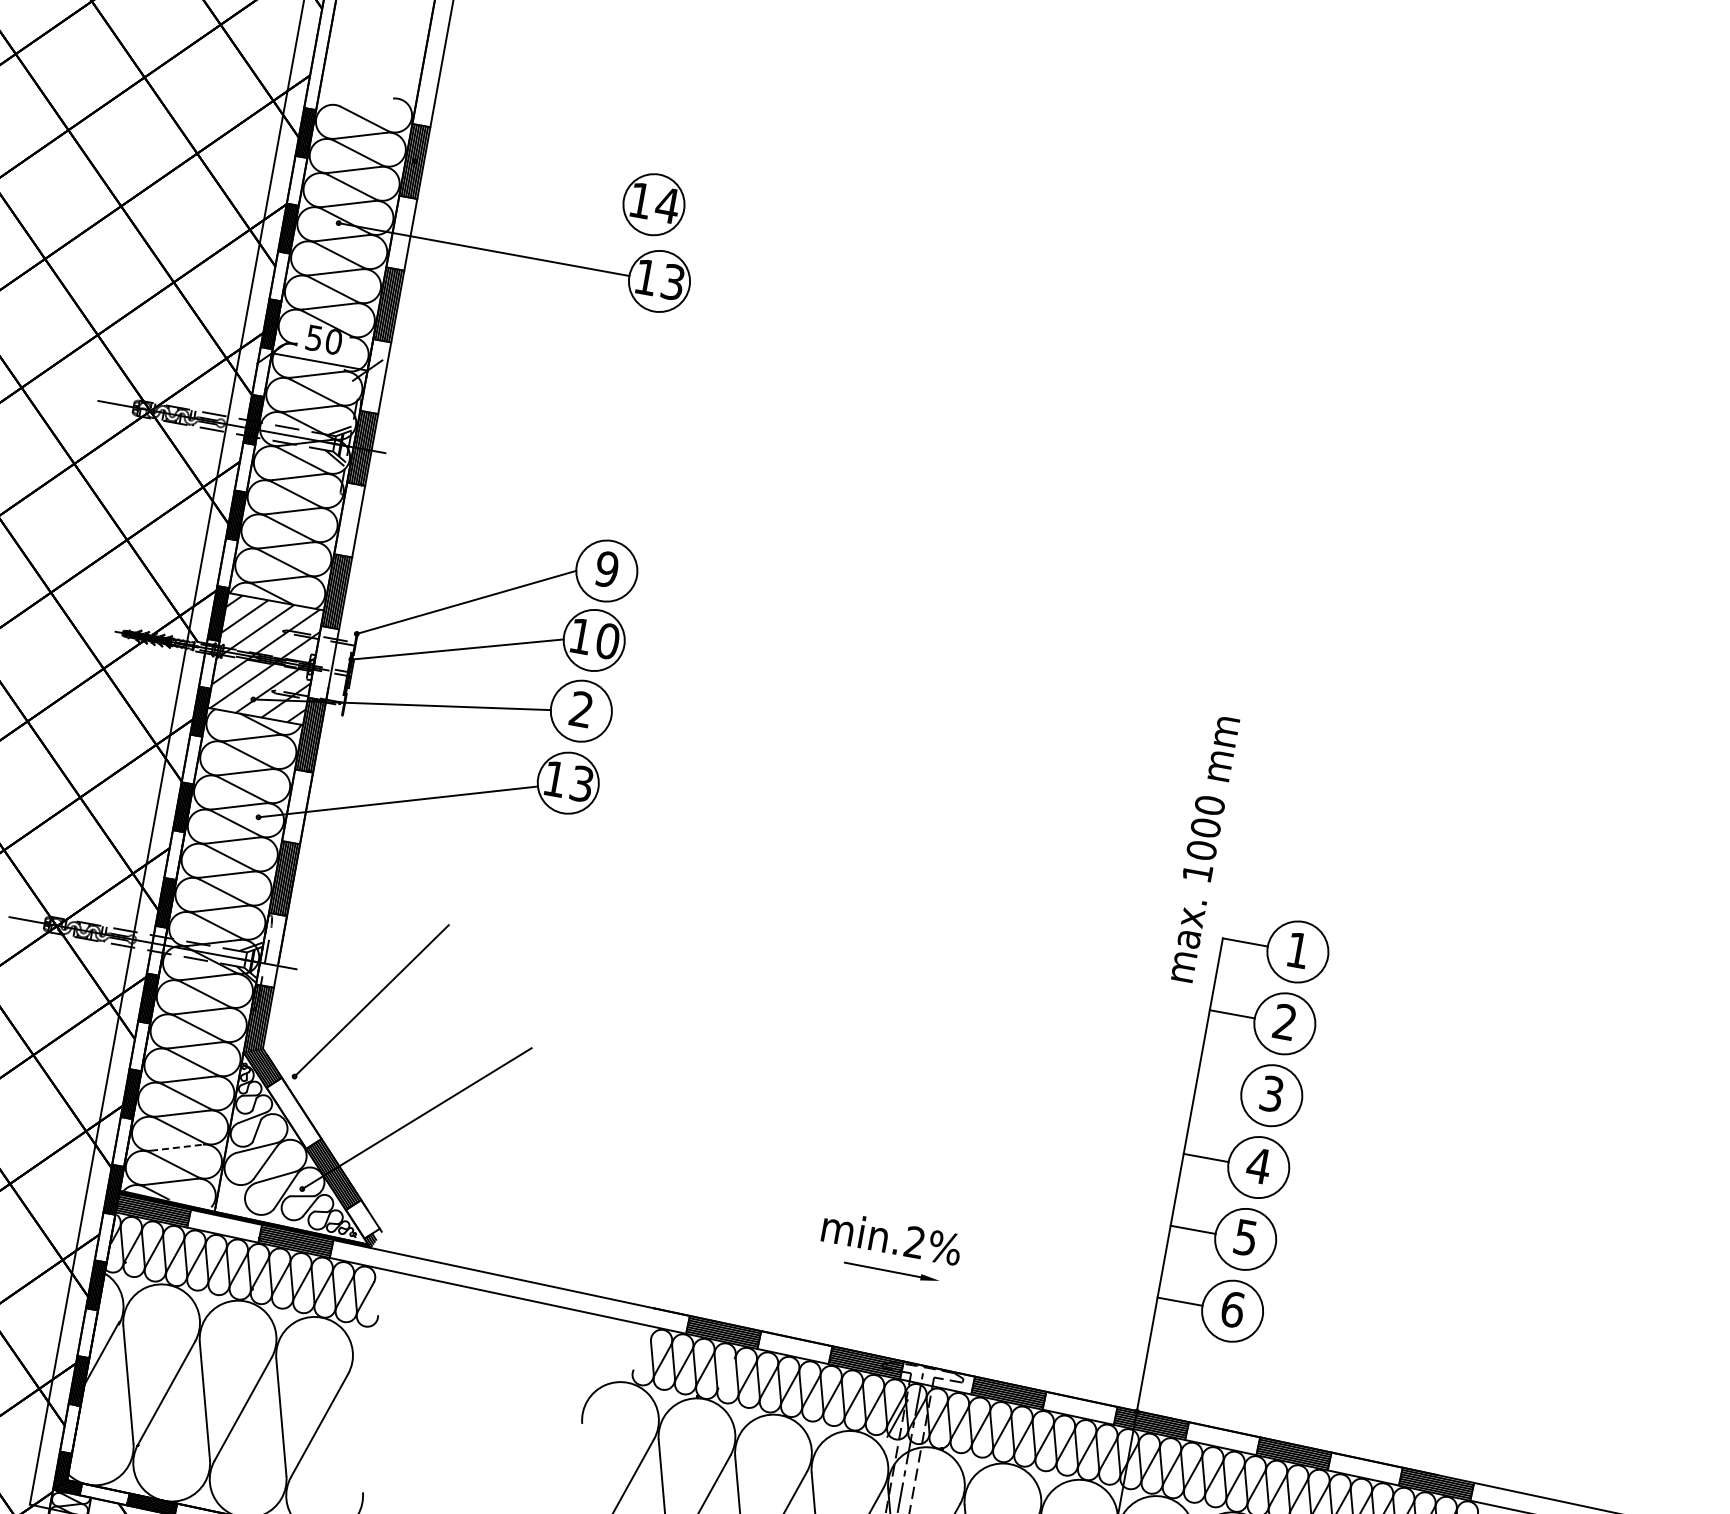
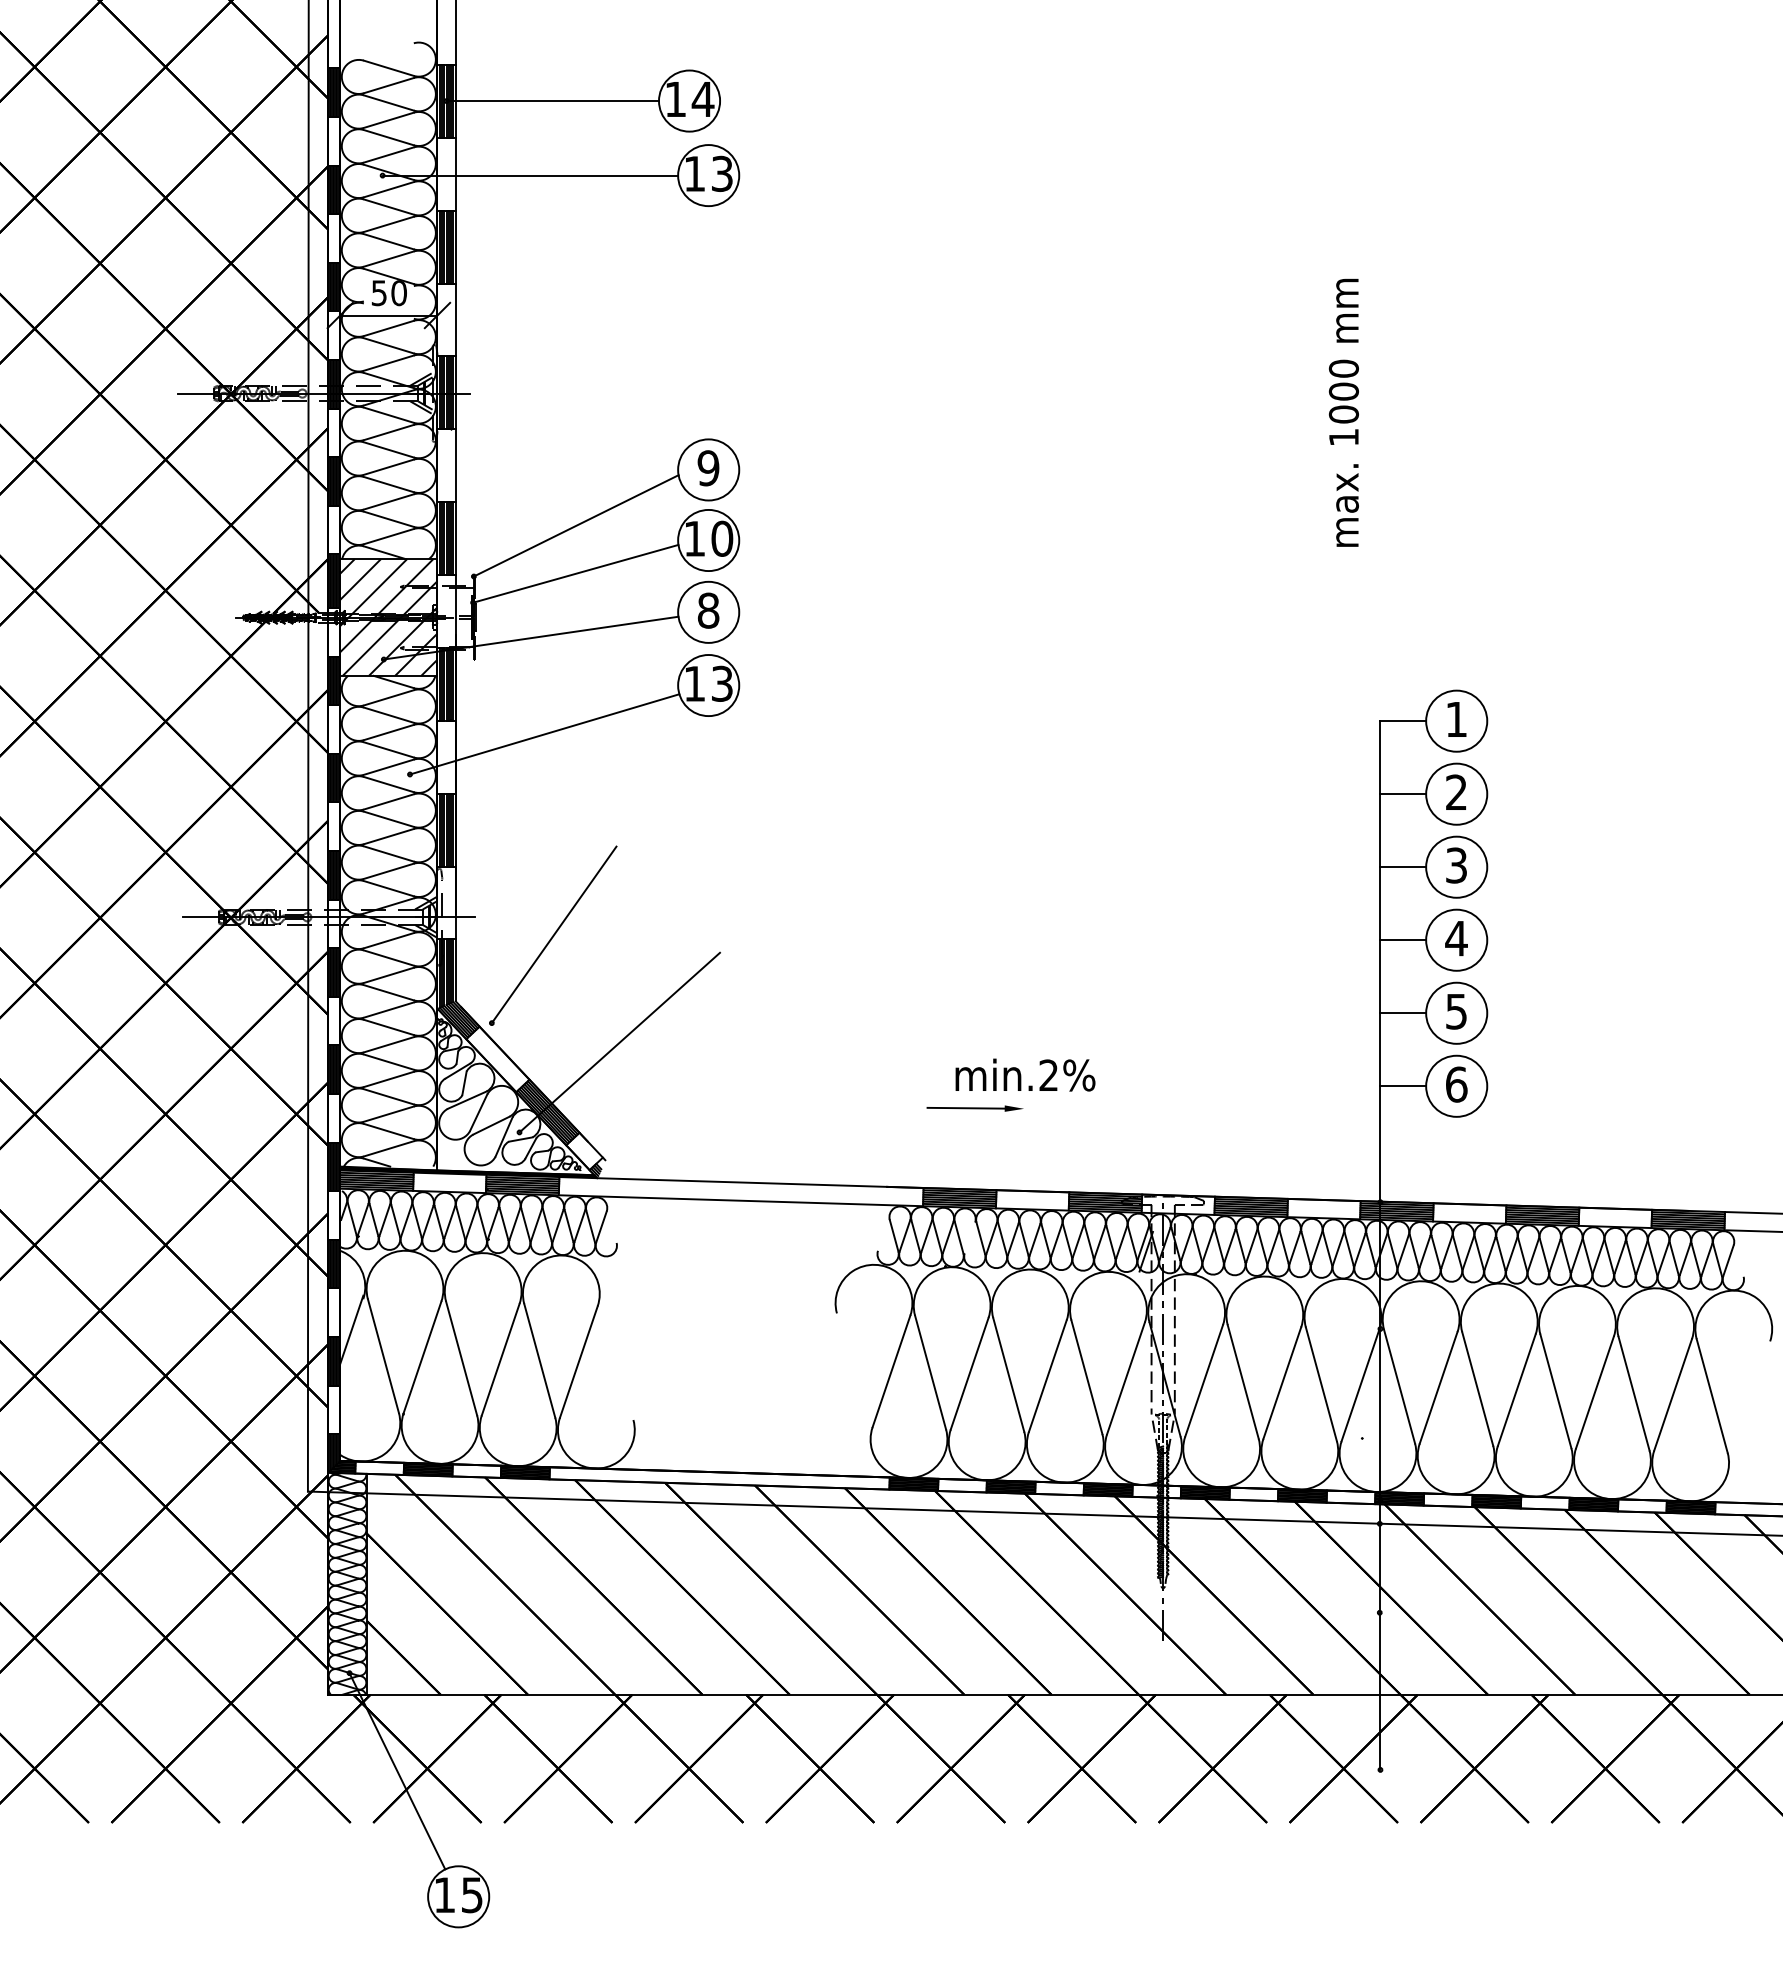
line: (519, 180) -> (552, 101), added
text: (581, 709) -> (708, 610), 2 -> 8
text: (1201, 848) -> (1343, 412), moved
line: (1219, 1086) -> (1403, 867), added
line: (177, 1148) -> (389, 1114), dashed -> solid
text: (892, 1237) -> (1025, 1074), moved
part: (890, 1271) -> (974, 1108), moved

